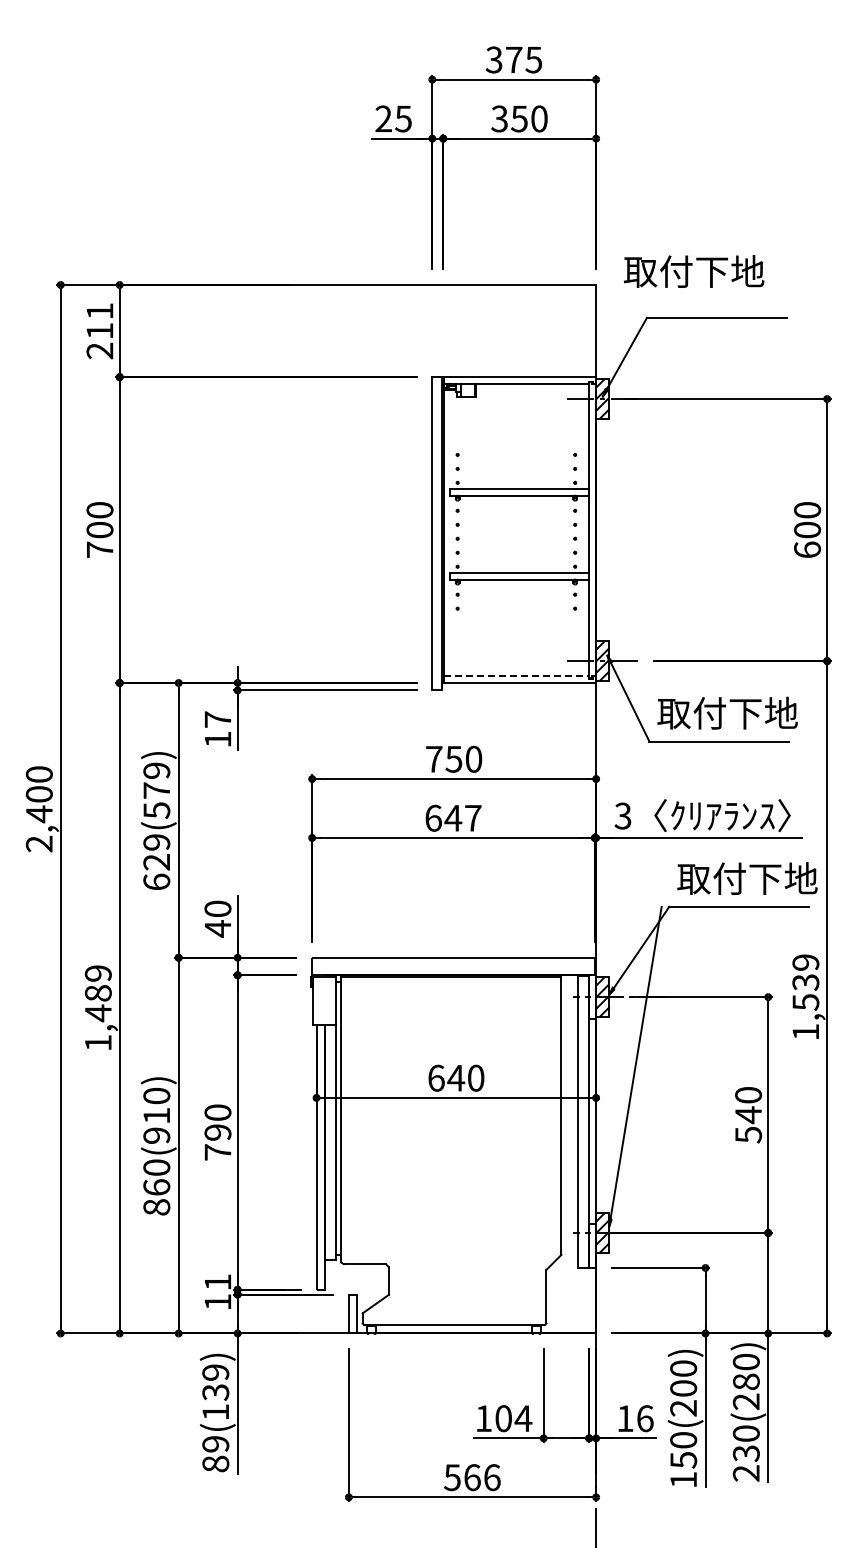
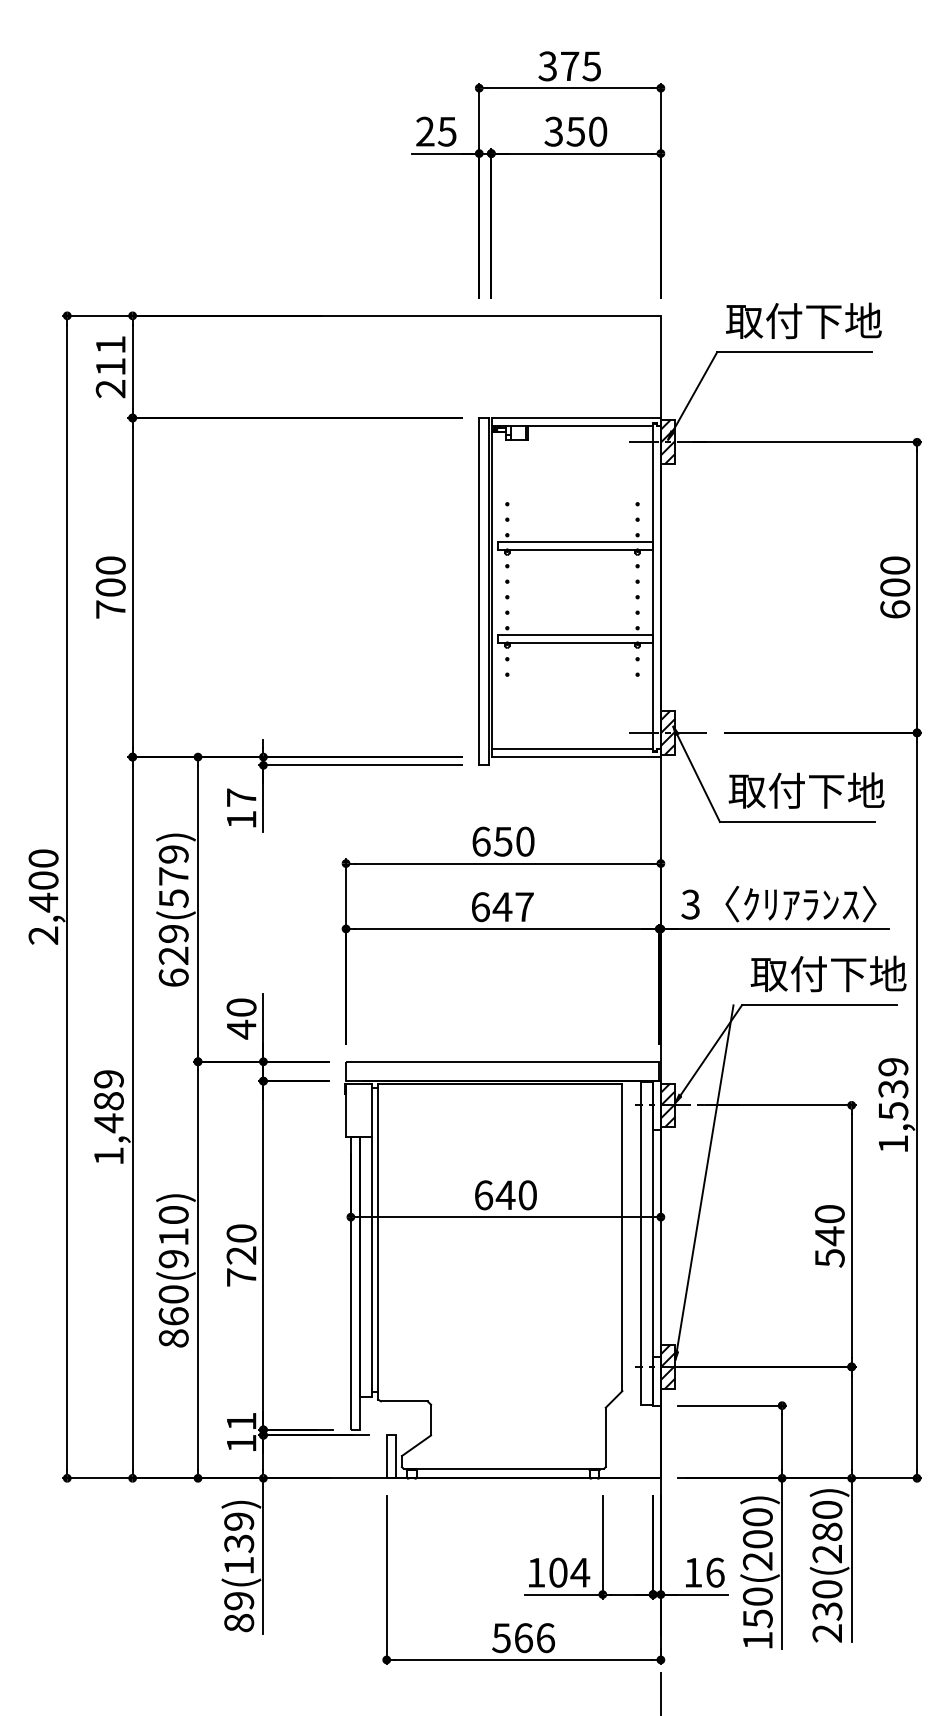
text: (693, 271) -> (803, 320), moved
line: (516, 675) -> (572, 748), dashed -> solid
text: (434, 758) -> (481, 840), 750 -> 650
text: (218, 1132) -> (242, 1255), 790 -> 720

